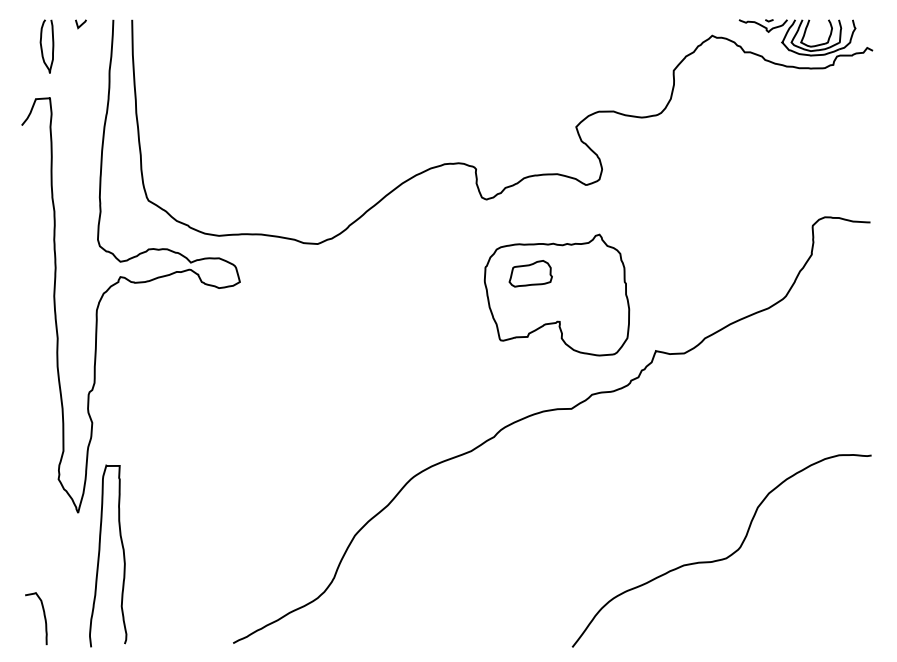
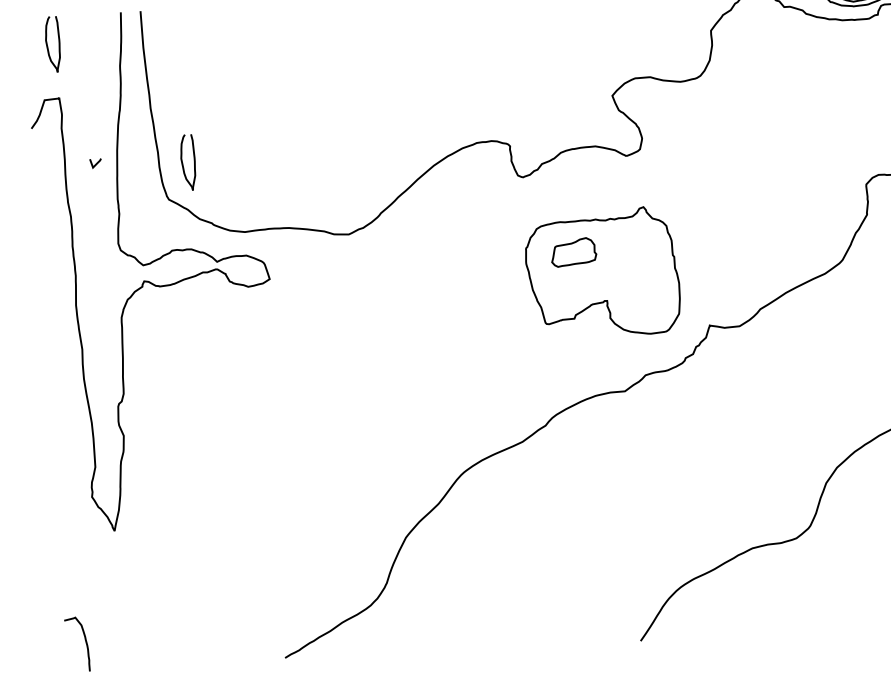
curve: (80, 24) -> (95, 163), moved
part: (168, 166) -> (187, 162), added
curve: (100, 552) -> (140, 571), removed

